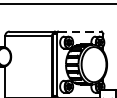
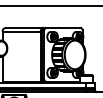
line: (79, 31) -> (63, 27), dashed -> solid

